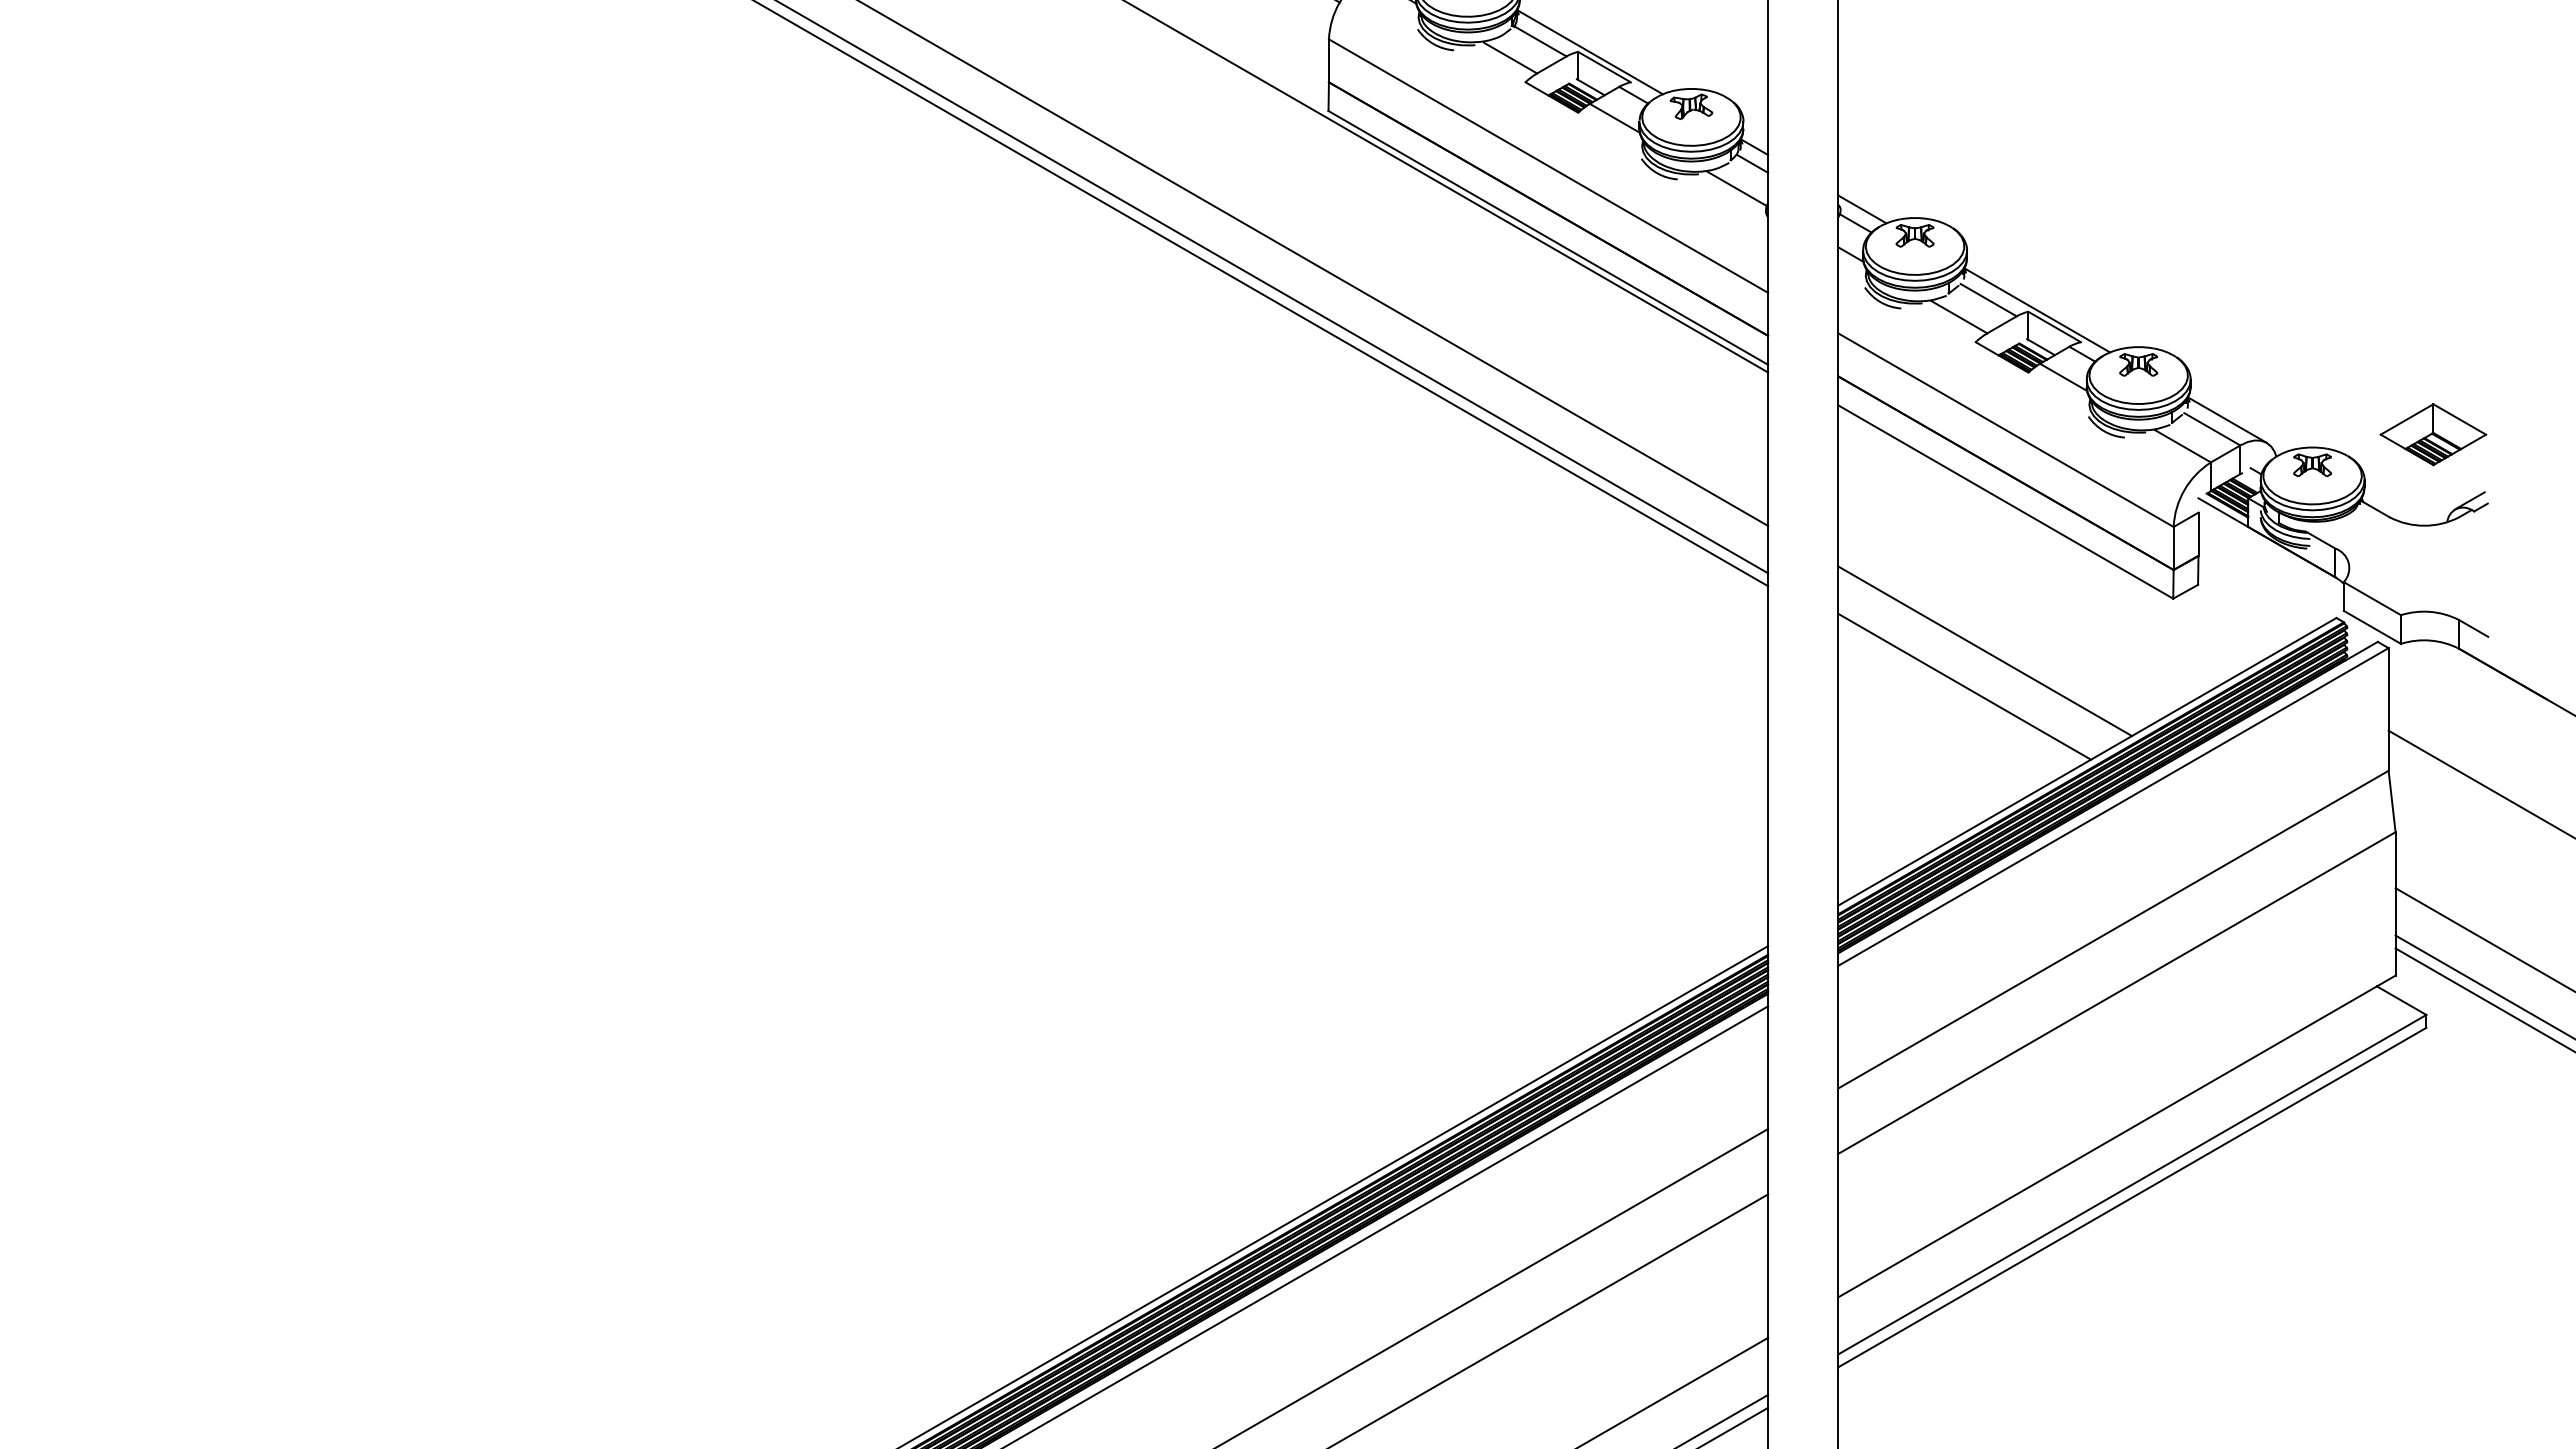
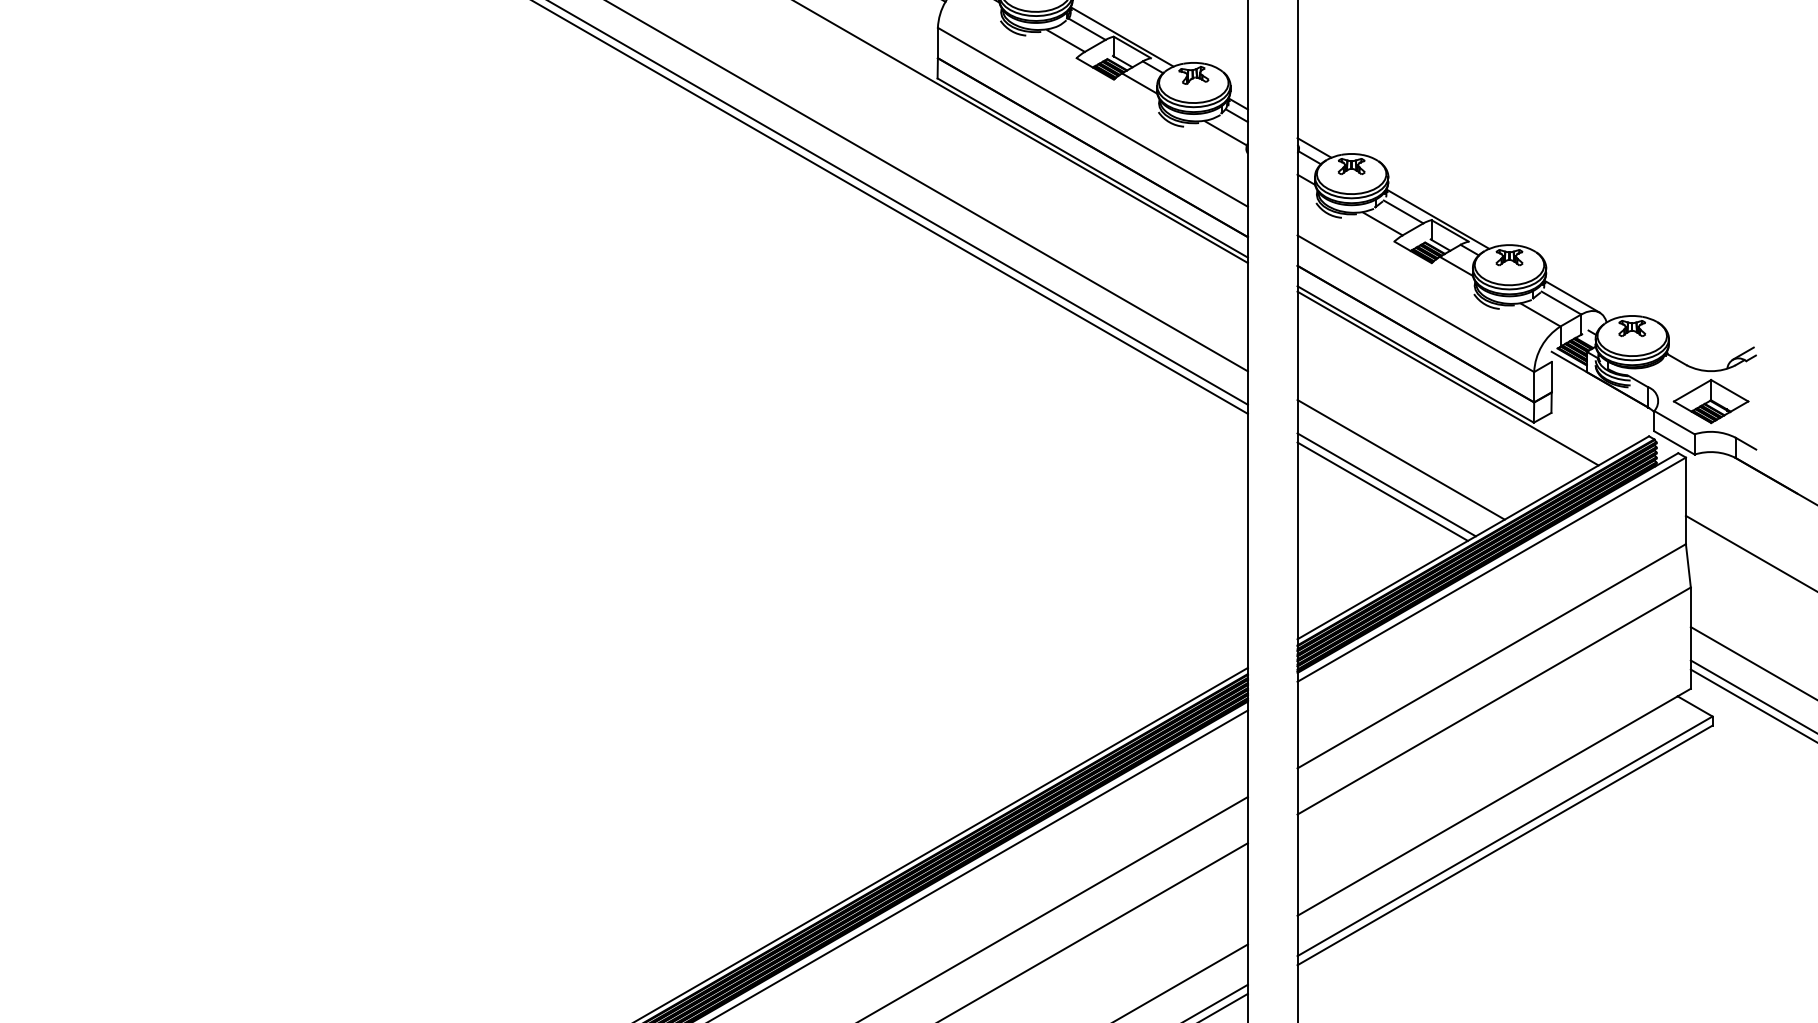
part: (2433, 434) -> (1711, 401), moved
line: (2051, 536) -> (1447, 378), added
line: (1958, 696) -> (1382, 491), added

